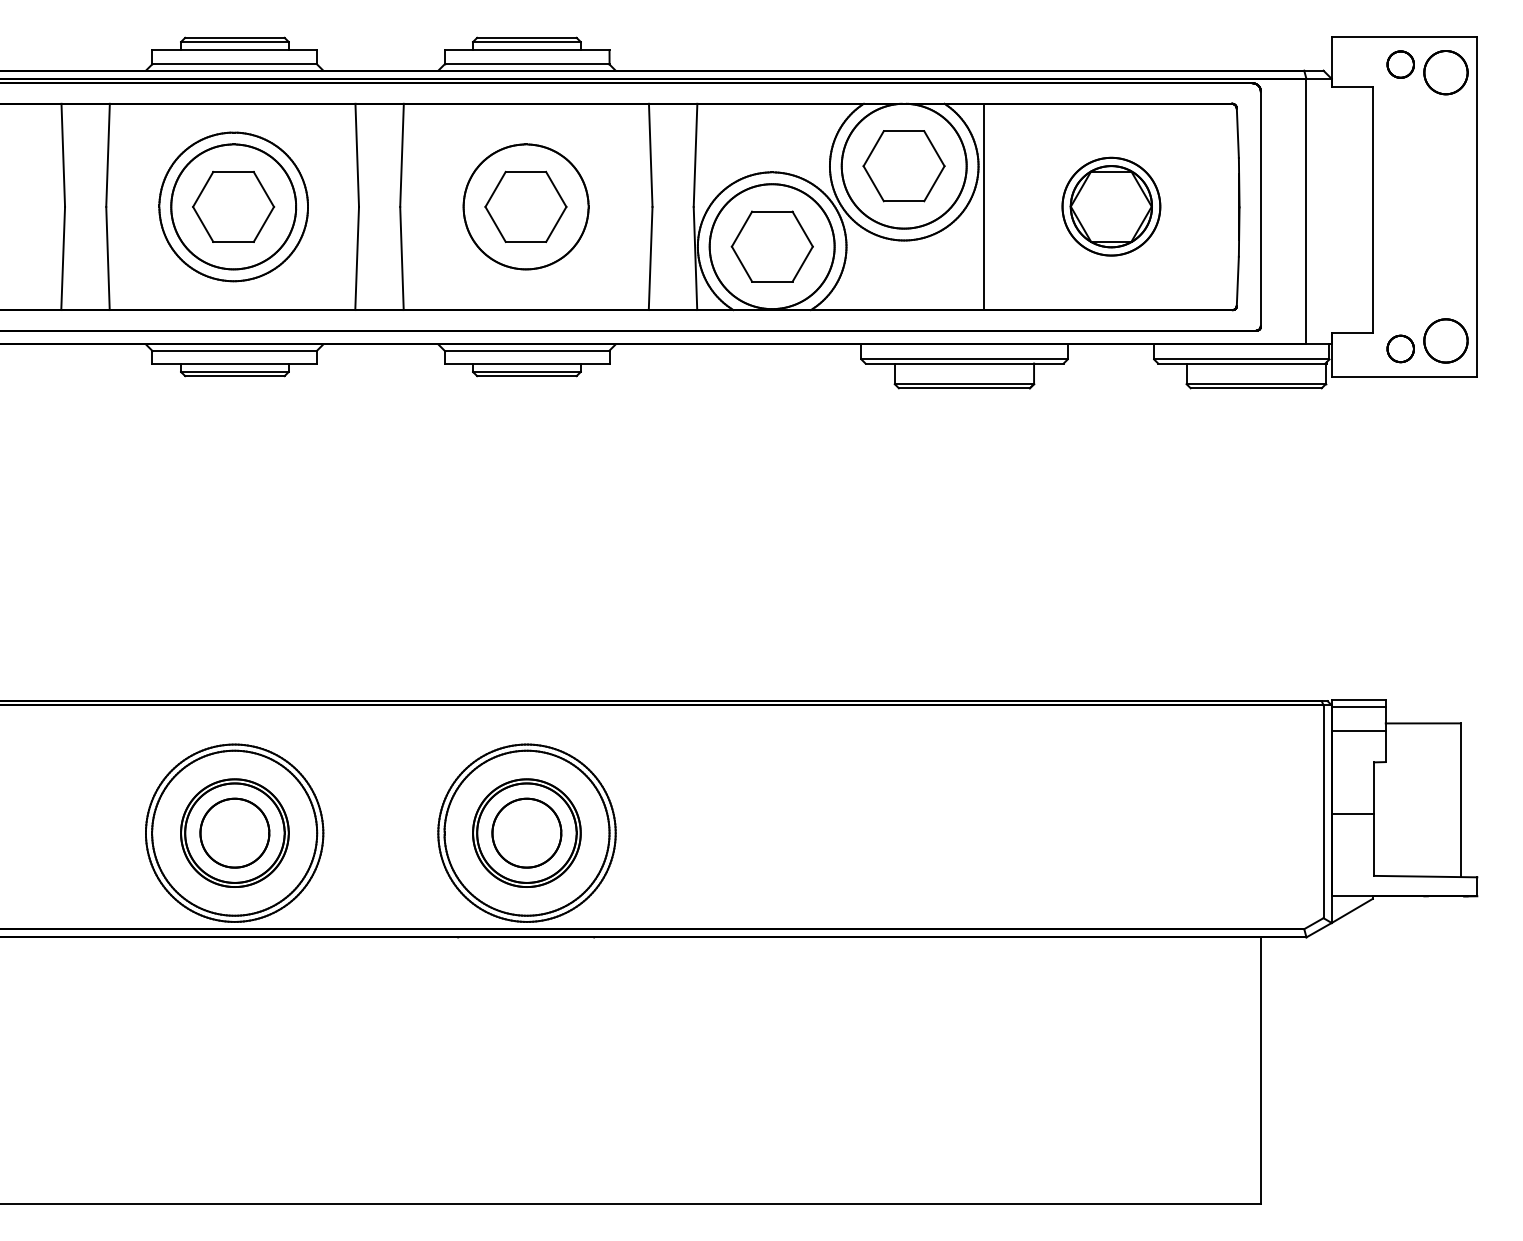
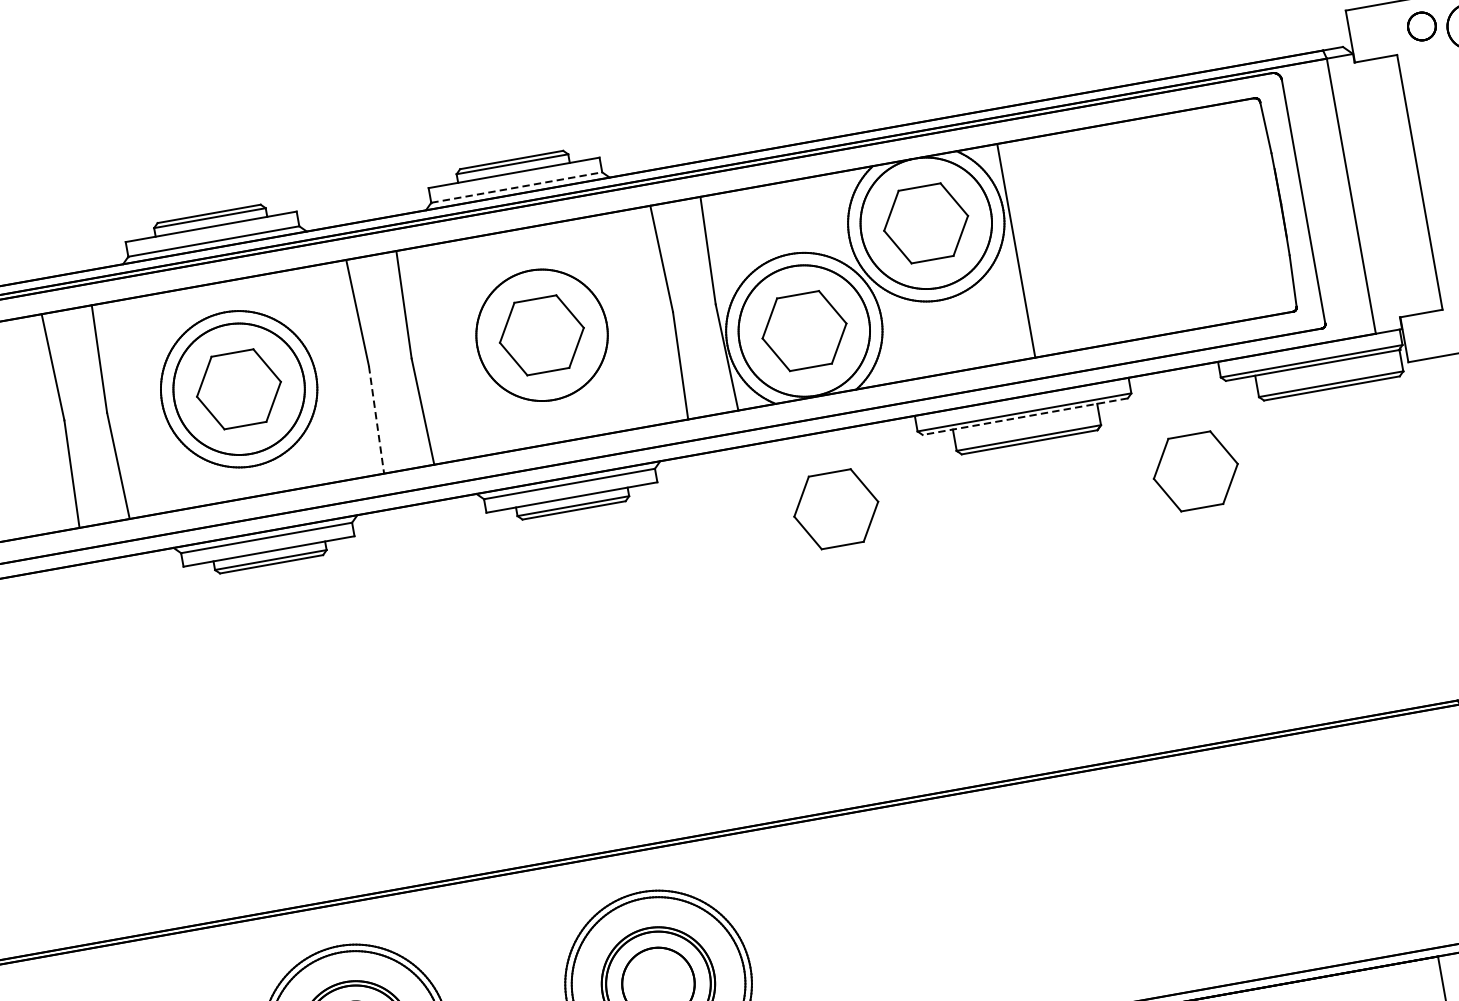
line: (527, 64) -> (517, 187), solid -> dashed
part: (1111, 206) -> (1148, 226), removed
line: (357, 258) -> (376, 419), solid -> dashed
line: (964, 363) -> (1025, 416), solid -> dashed
part: (771, 418) -> (835, 509), added
part: (1114, 443) -> (1195, 471), added

